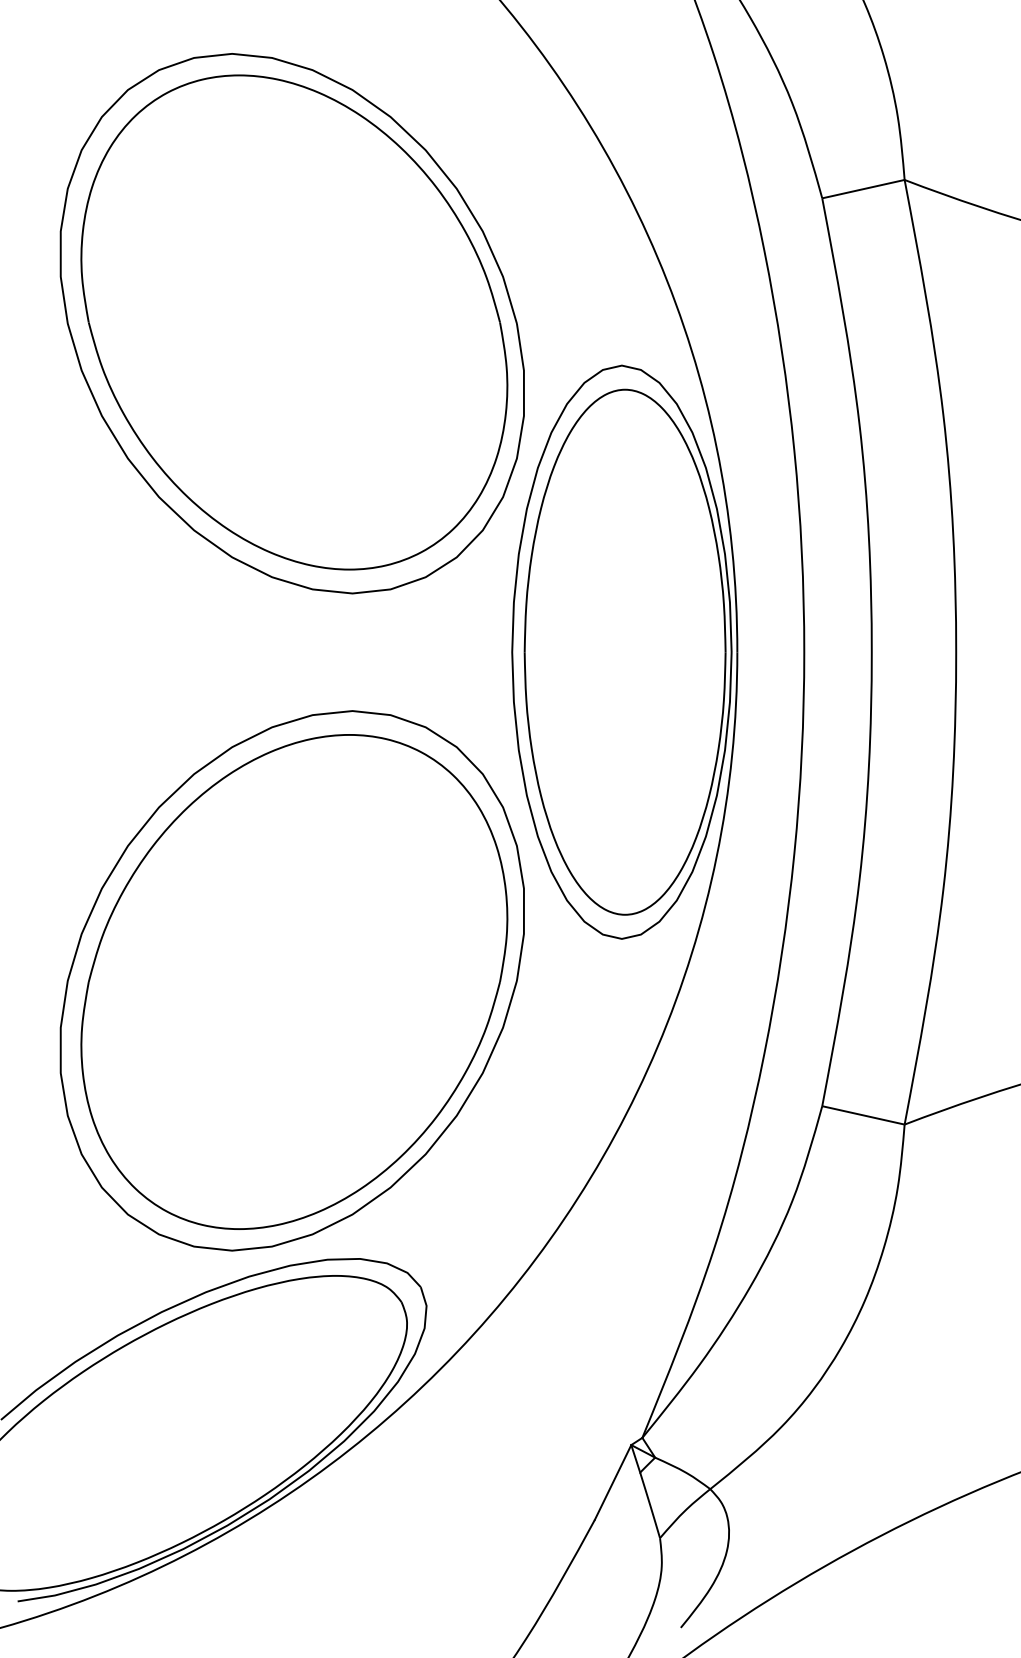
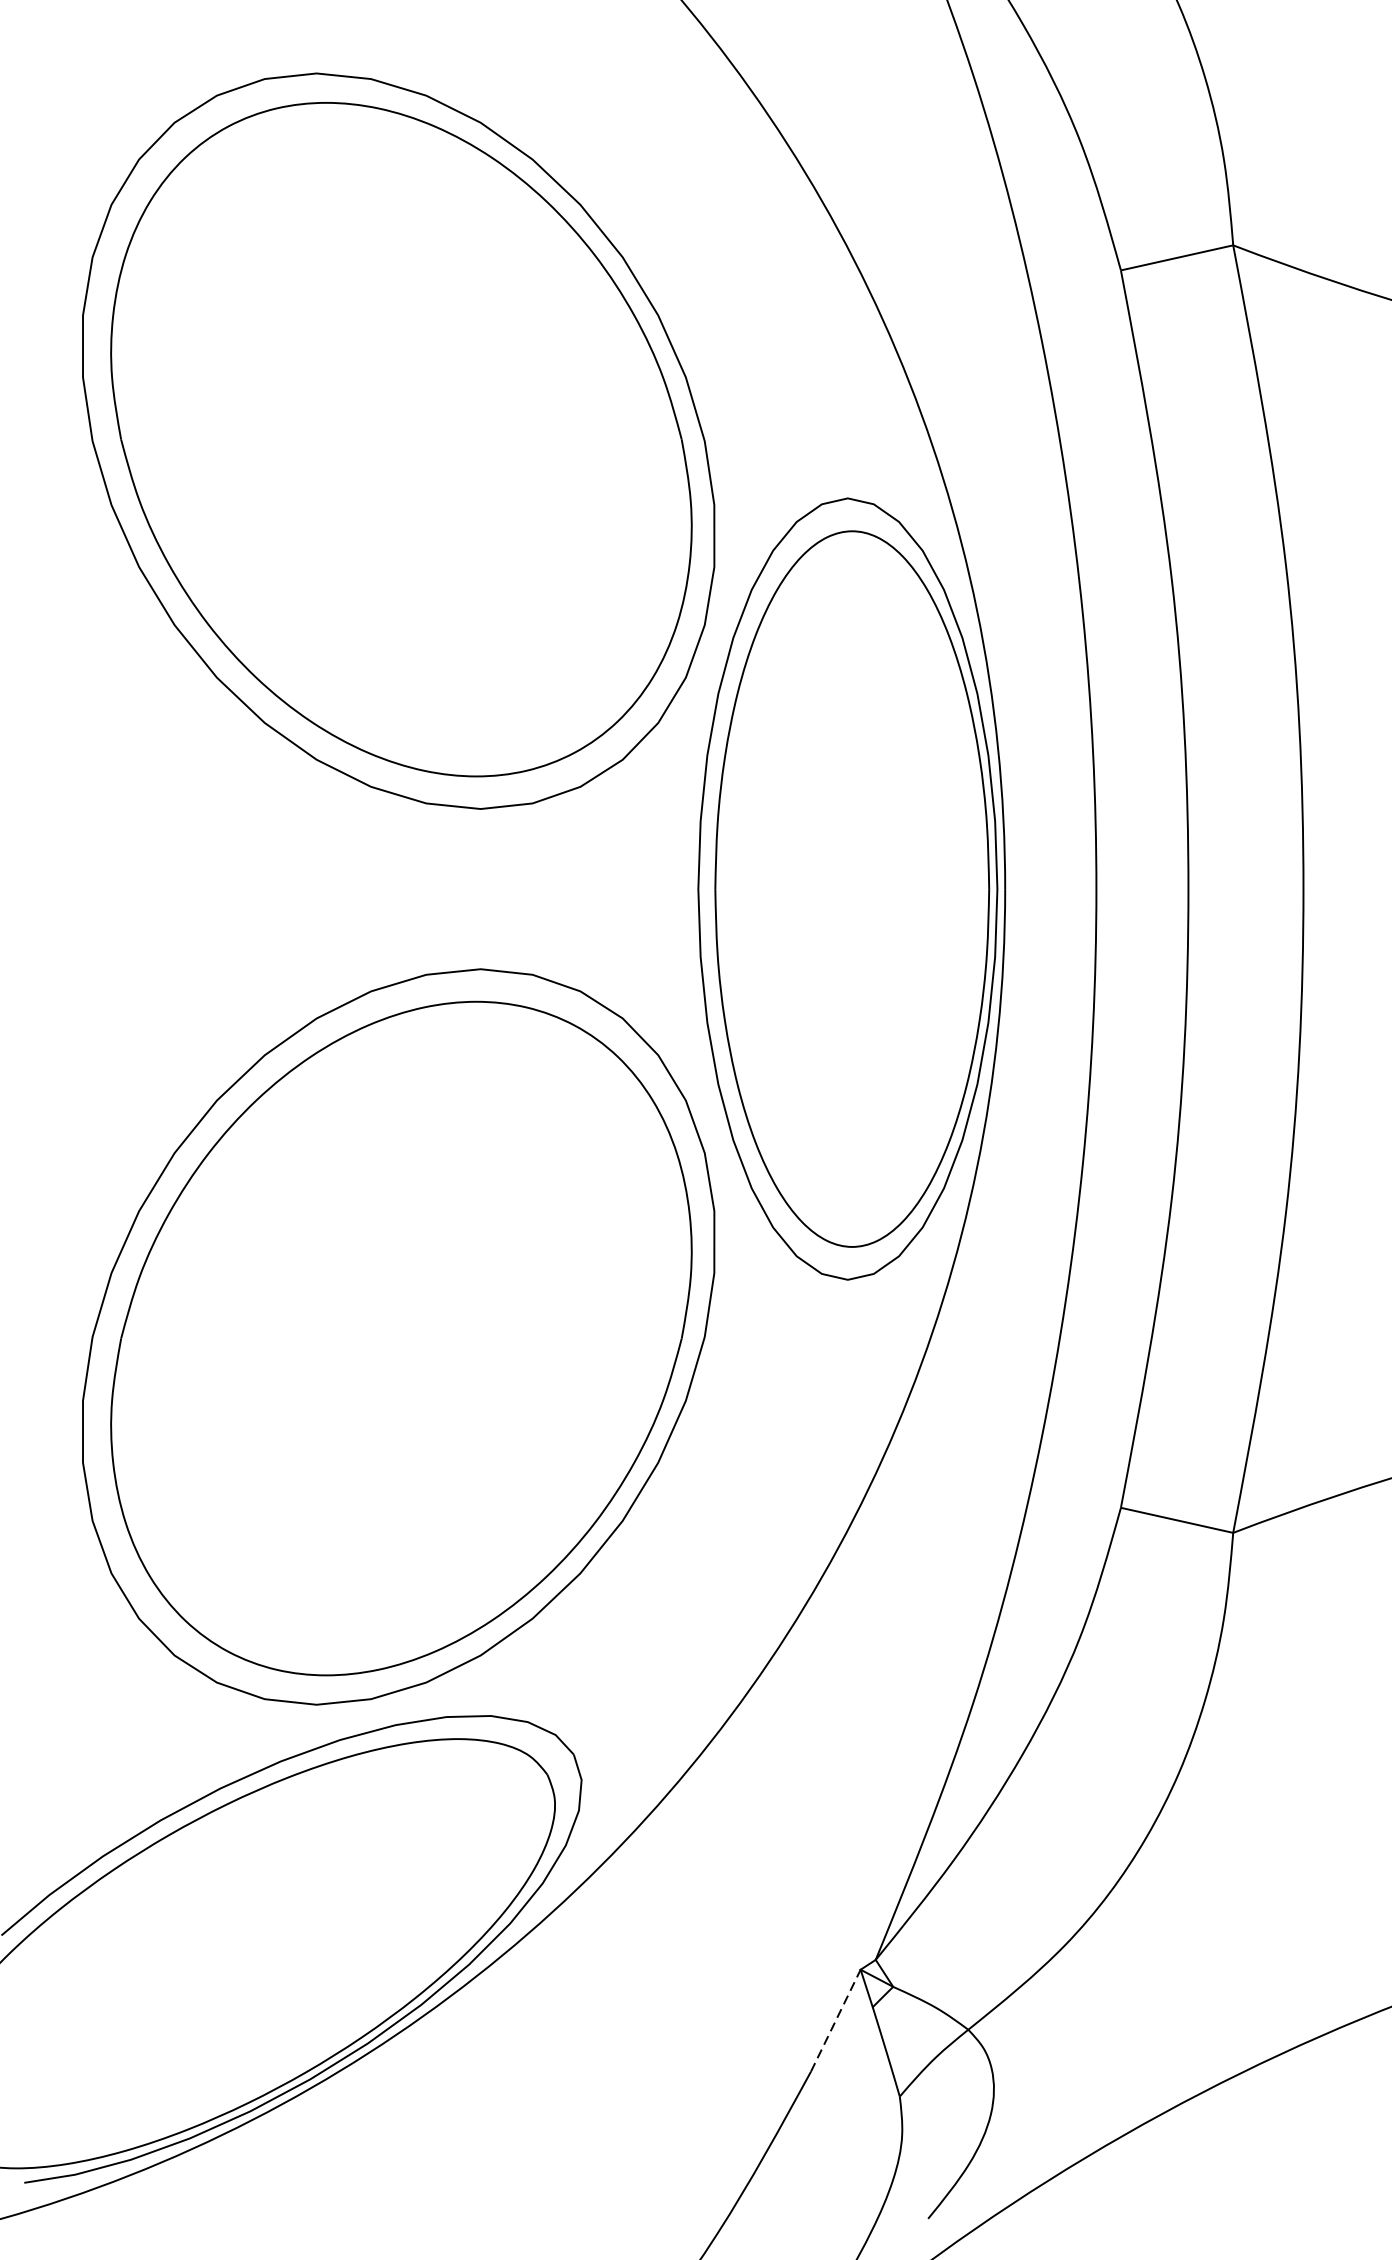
line: (613, 1482) -> (836, 2020), solid -> dashed

